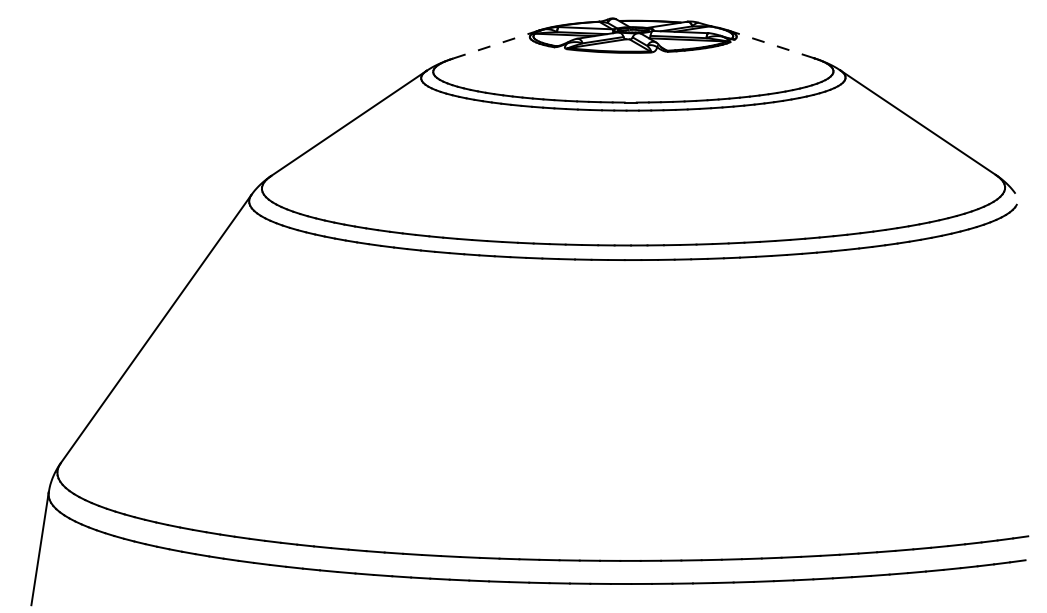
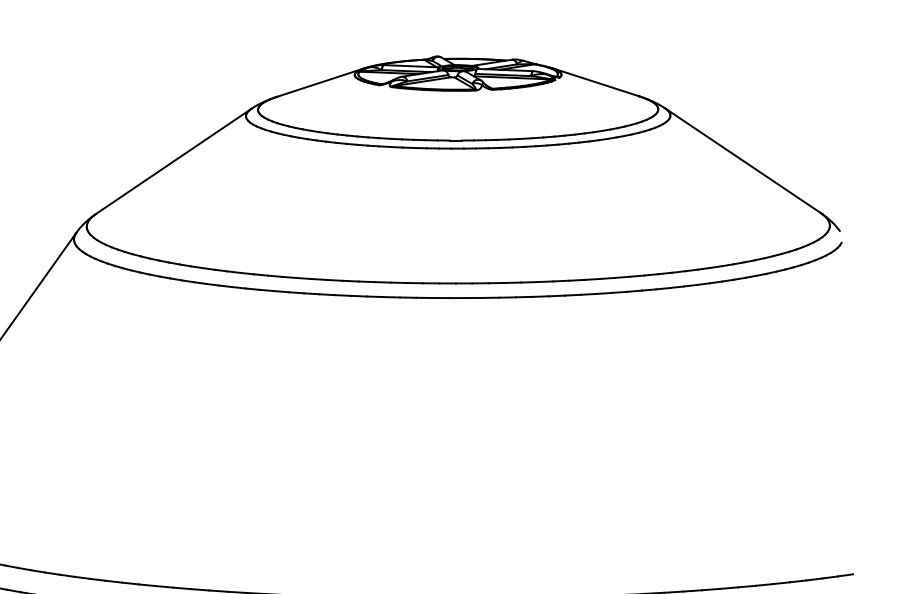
line: (496, 44) -> (321, 82), dashed -> solid
line: (770, 44) -> (595, 82), dashed -> solid

